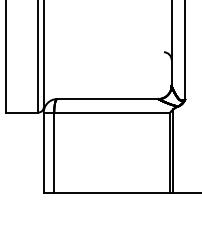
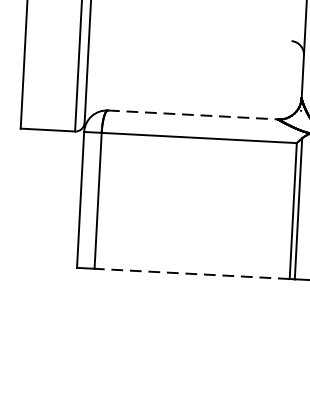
line: (108, 99) -> (194, 115), solid -> dashed
line: (112, 193) -> (192, 274), solid -> dashed

